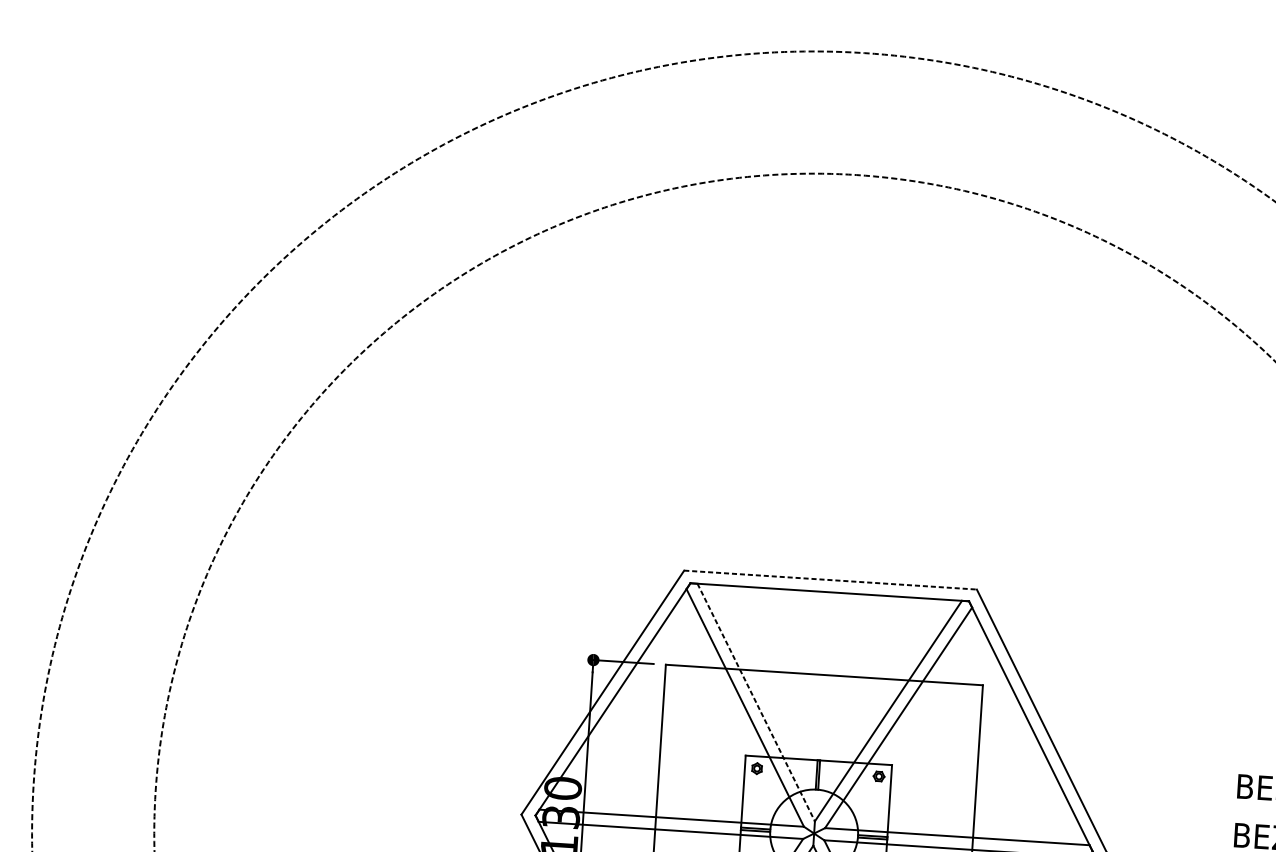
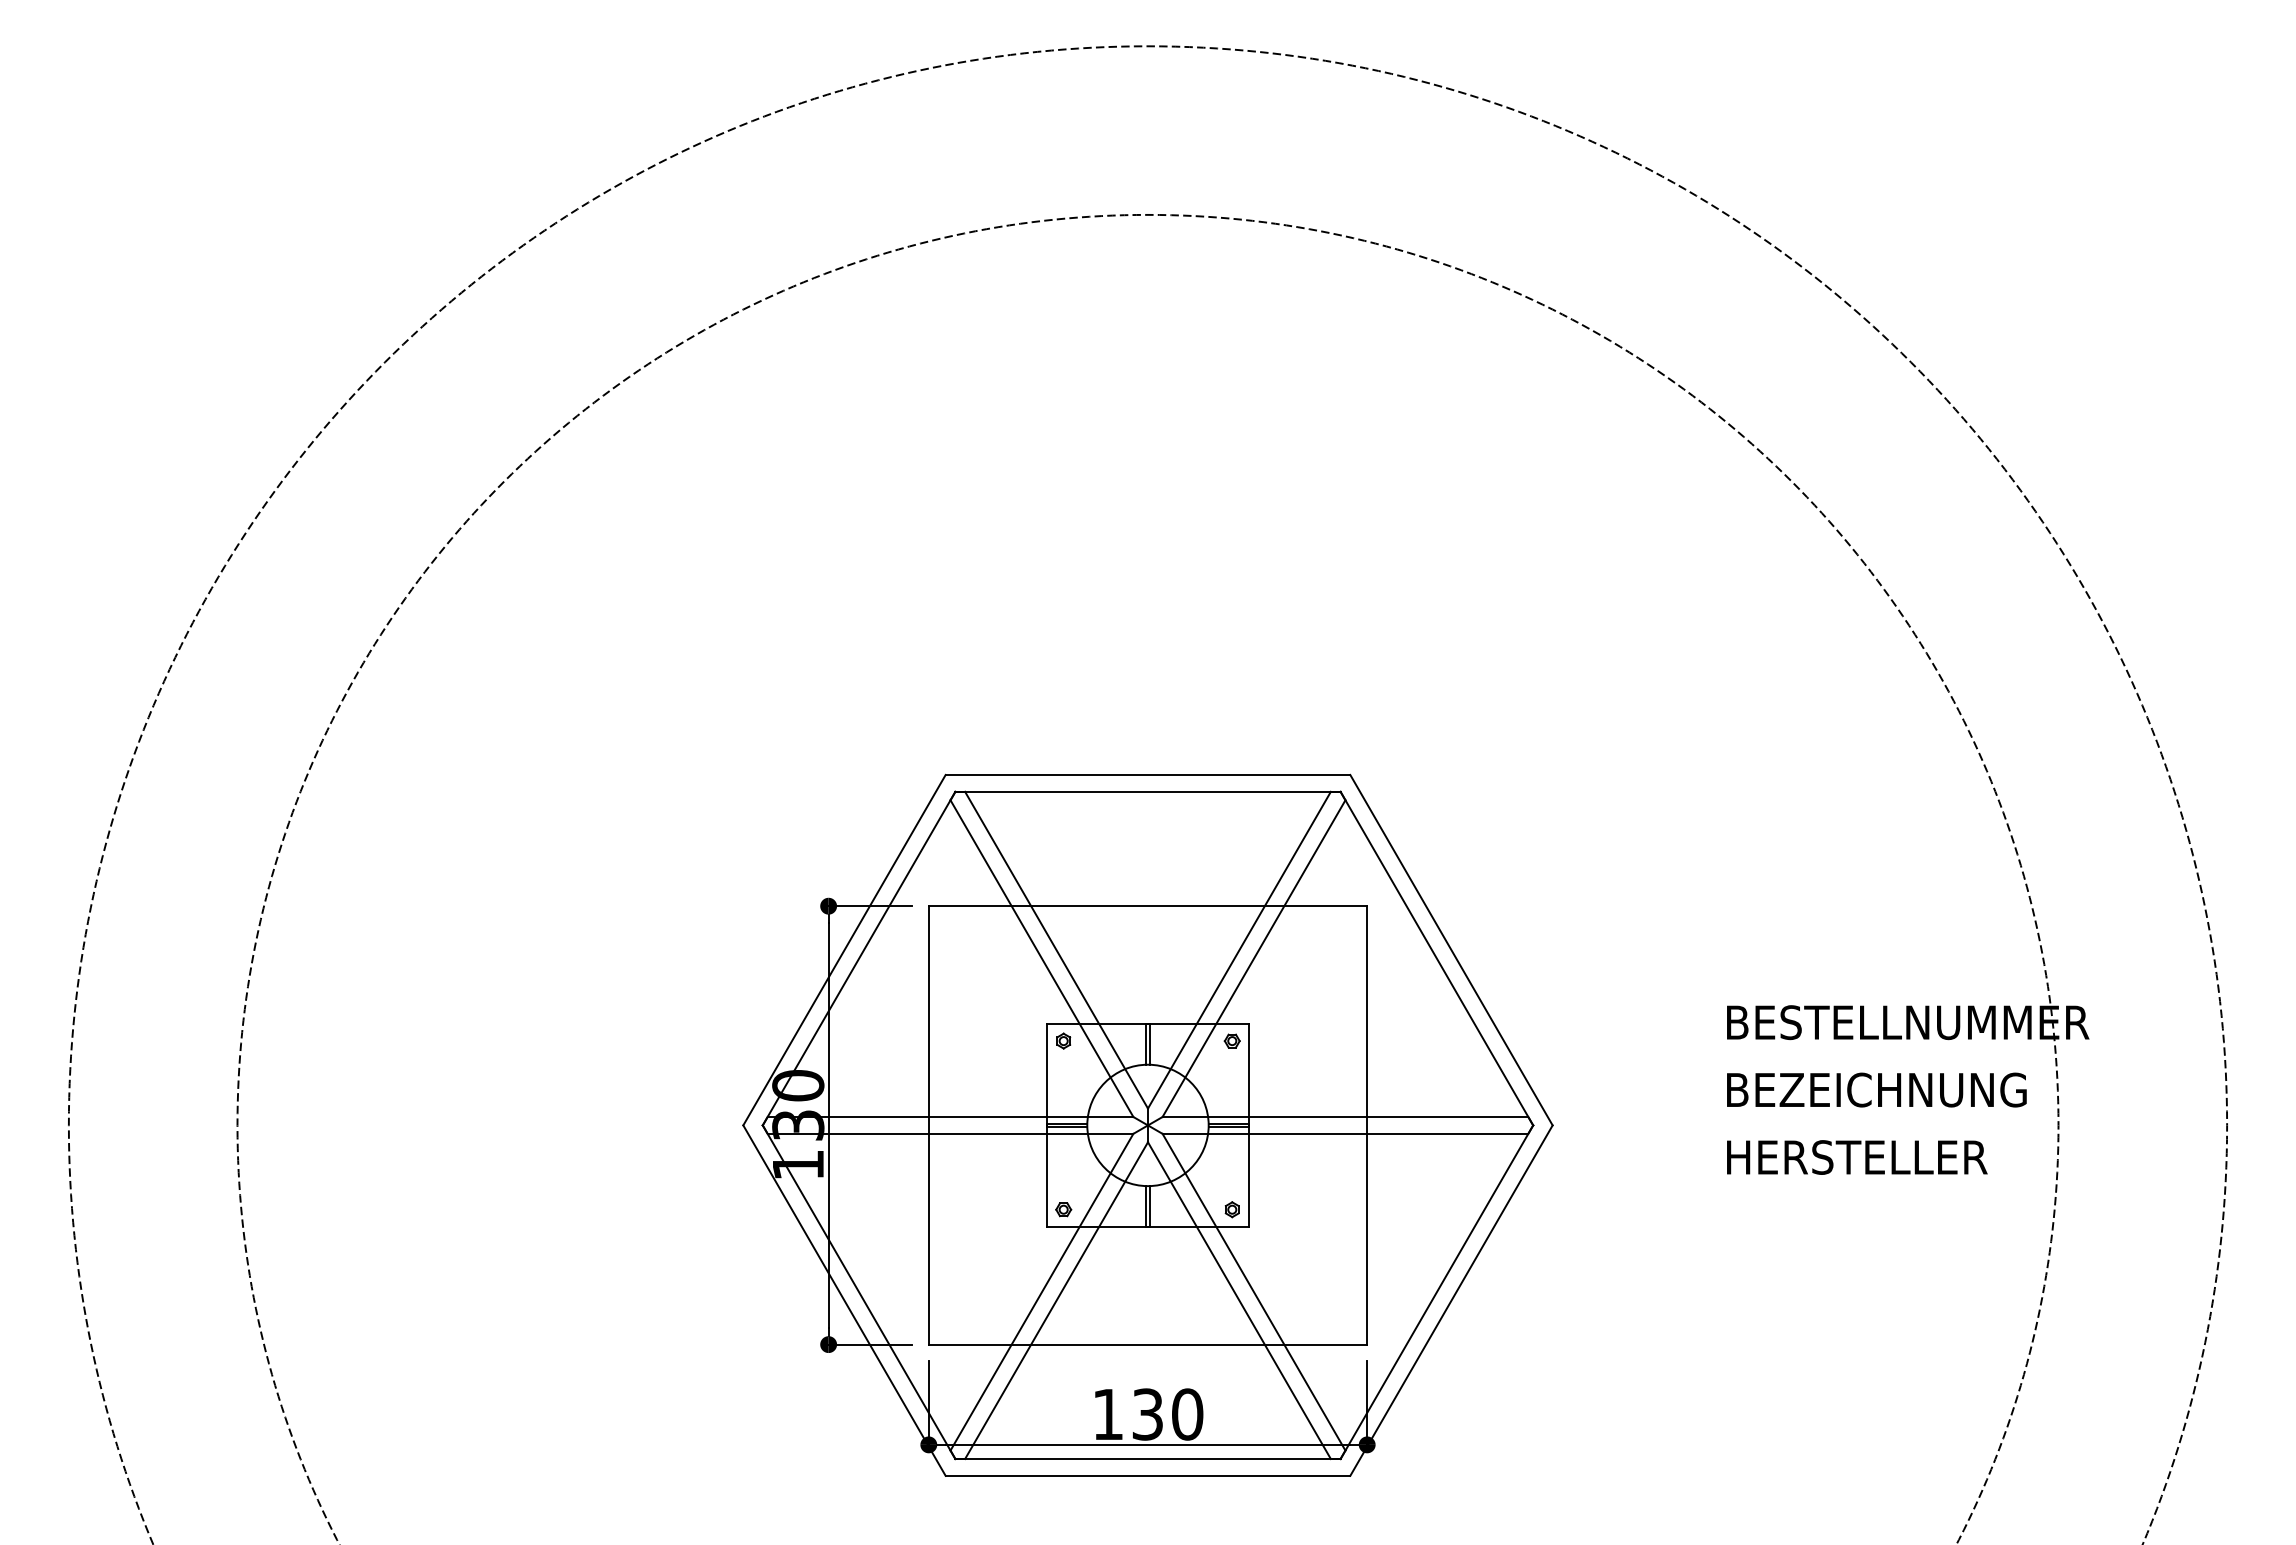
line: (830, 579) -> (1148, 774), dashed -> solid
line: (756, 702) -> (1056, 950), dashed -> solid

